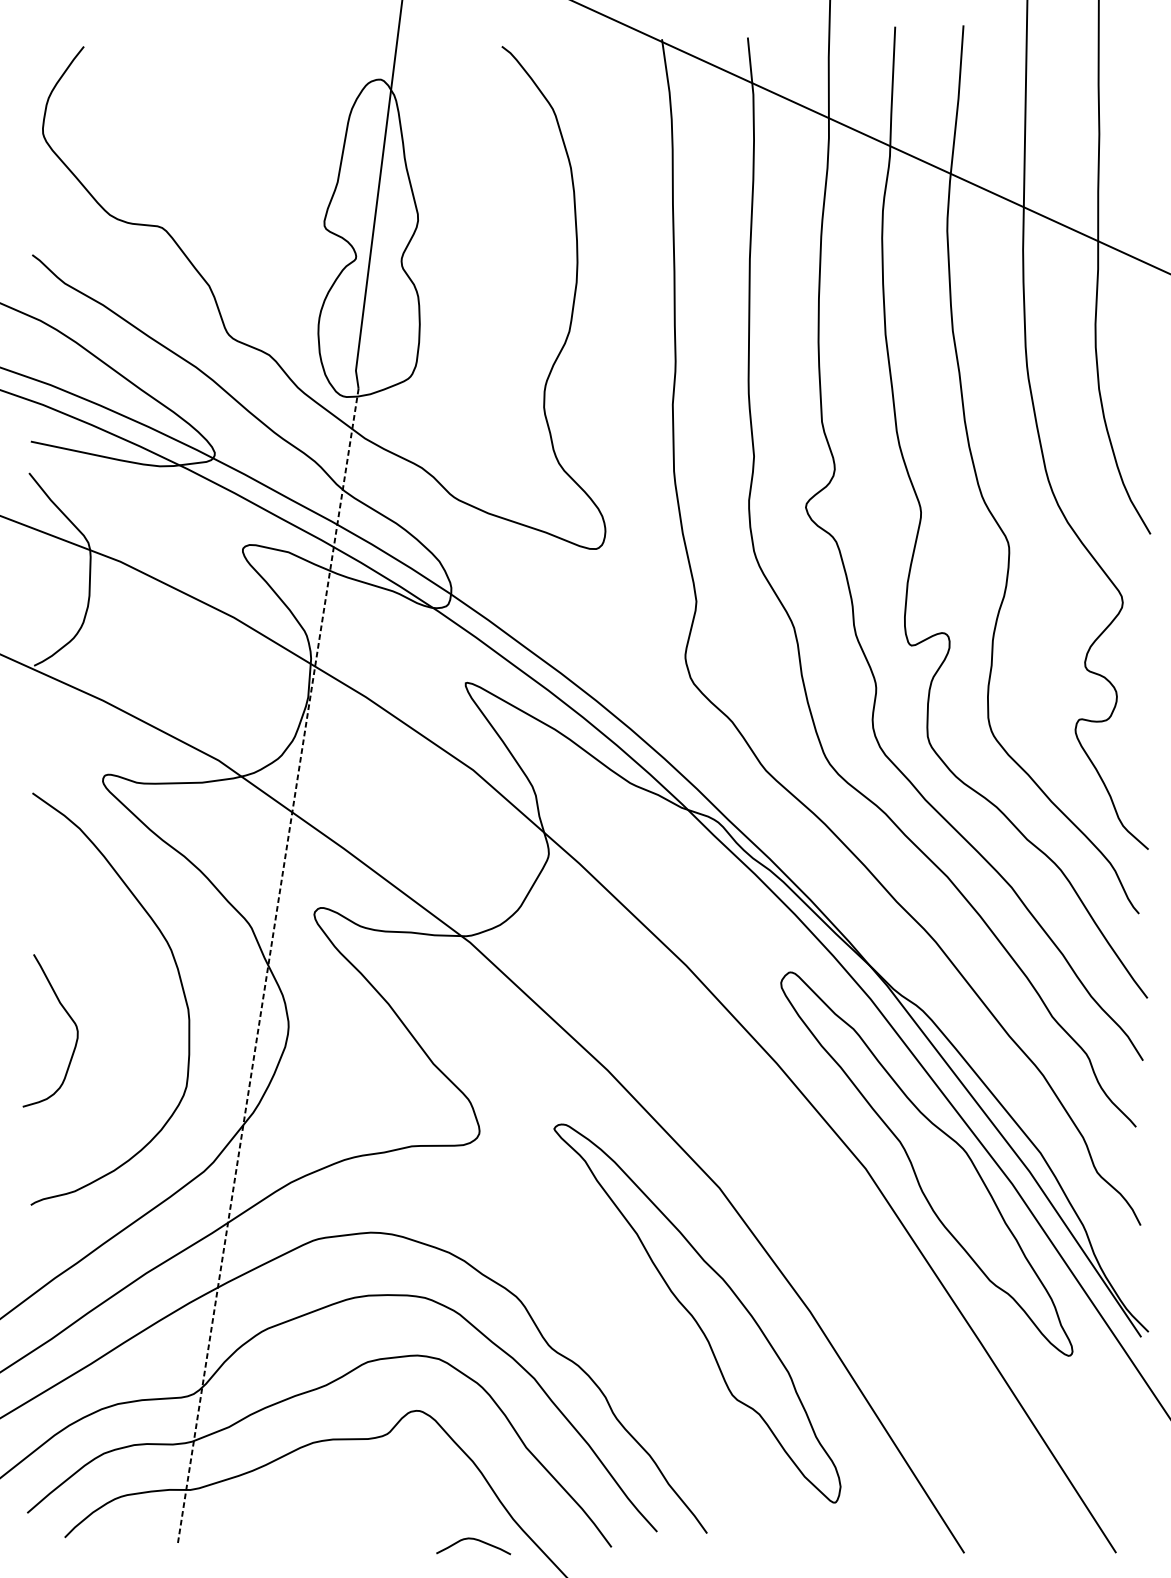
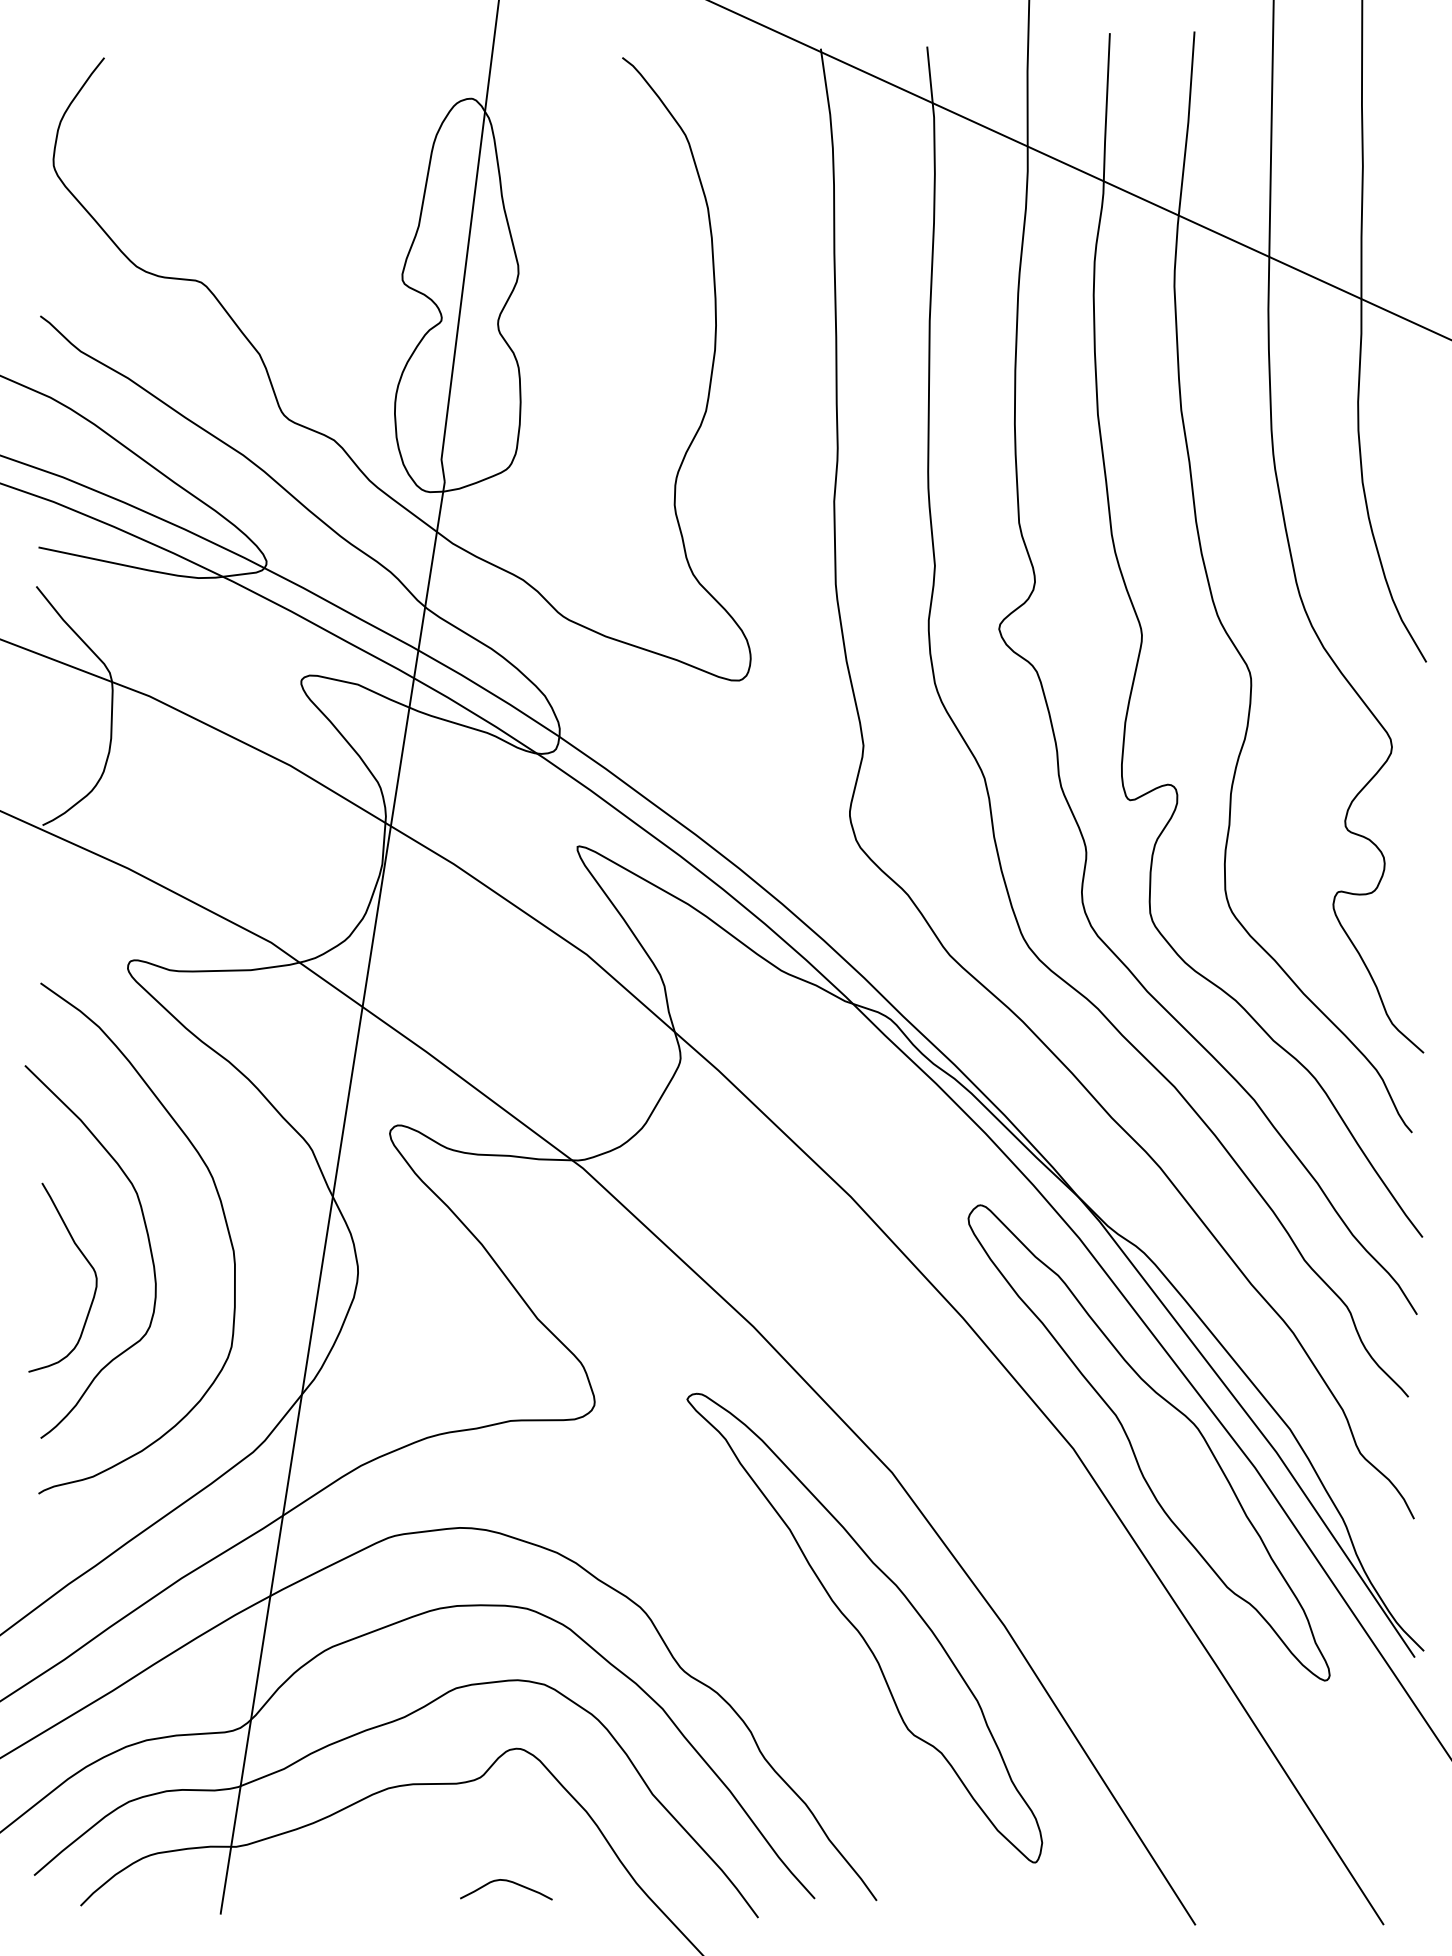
line: (268, 966) -> (332, 1198), dashed -> solid
curve: (119, 1004) -> (148, 1244), added
curve: (476, 1540) -> (509, 1882), moved

